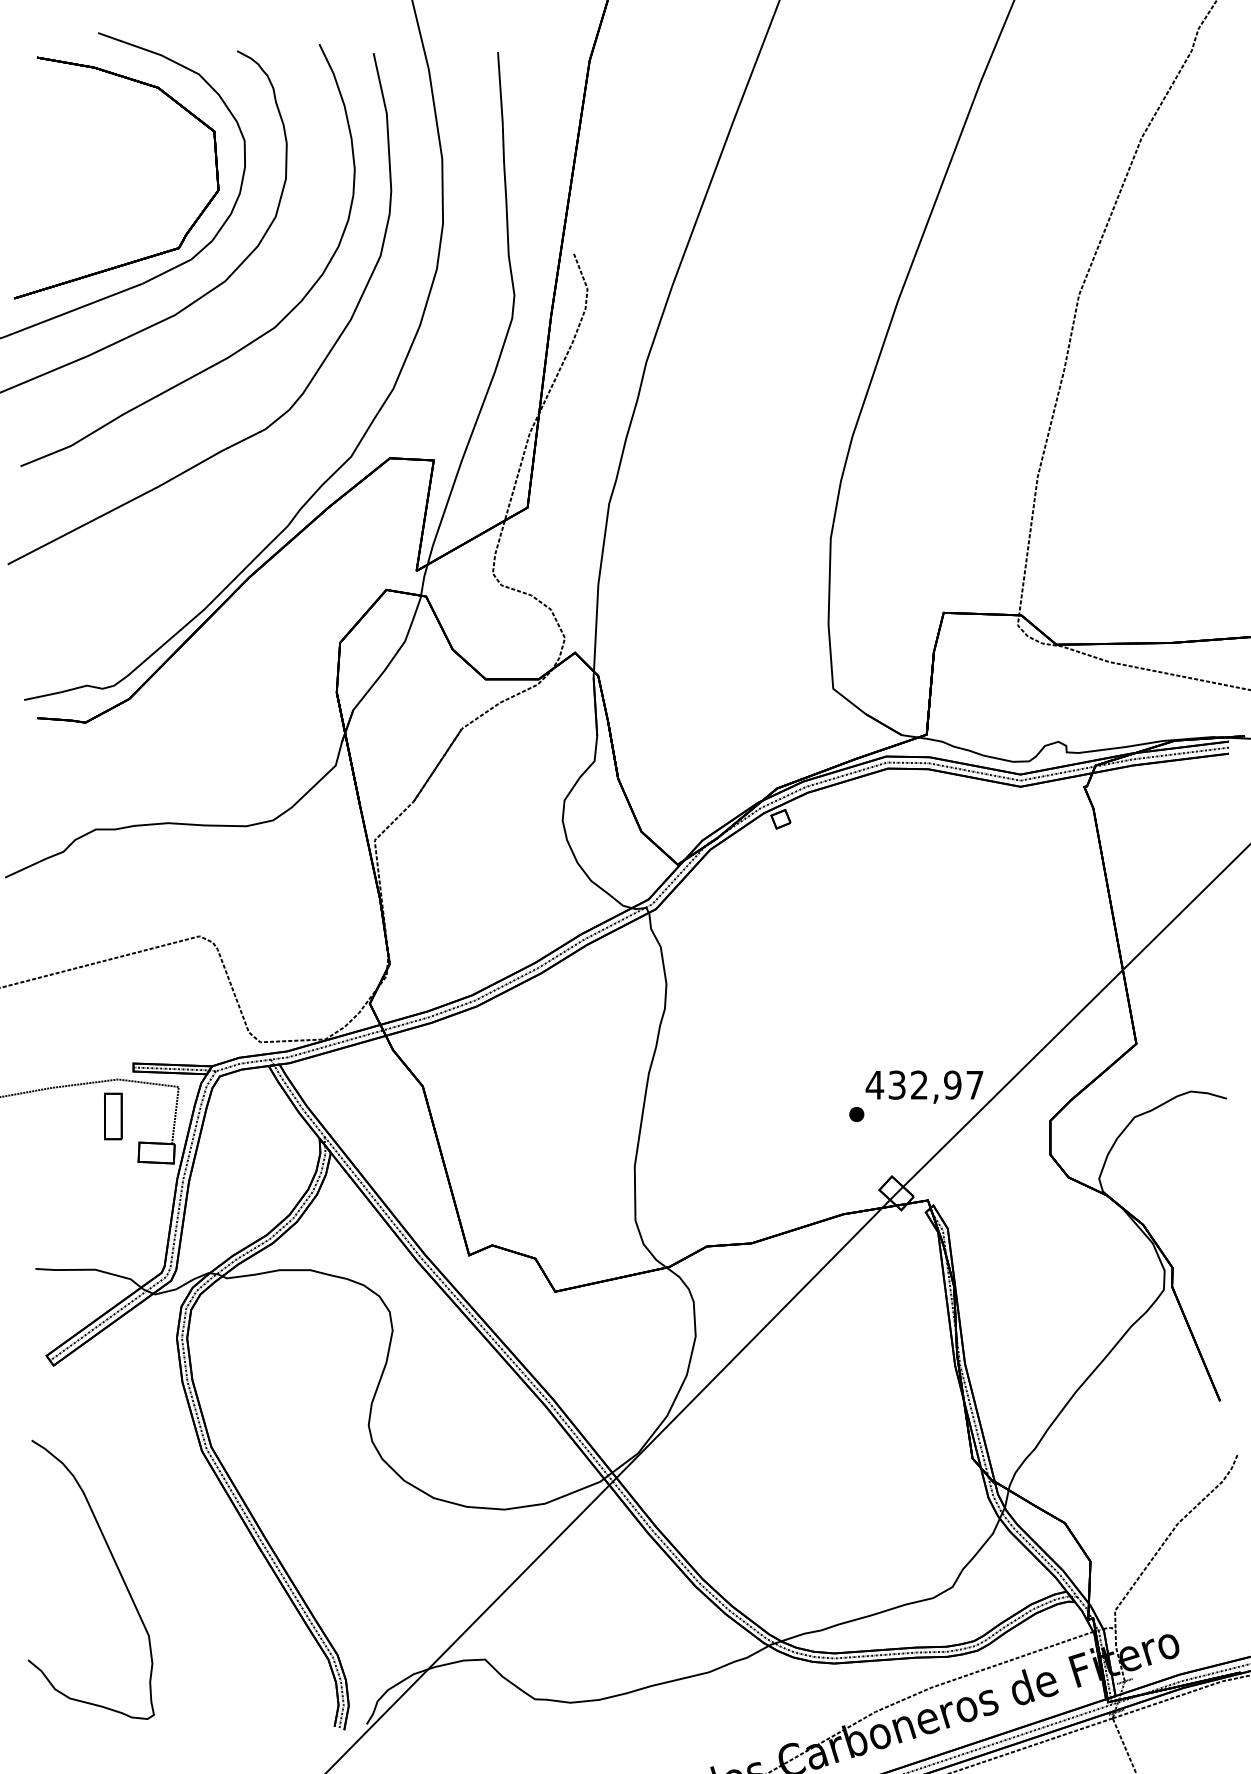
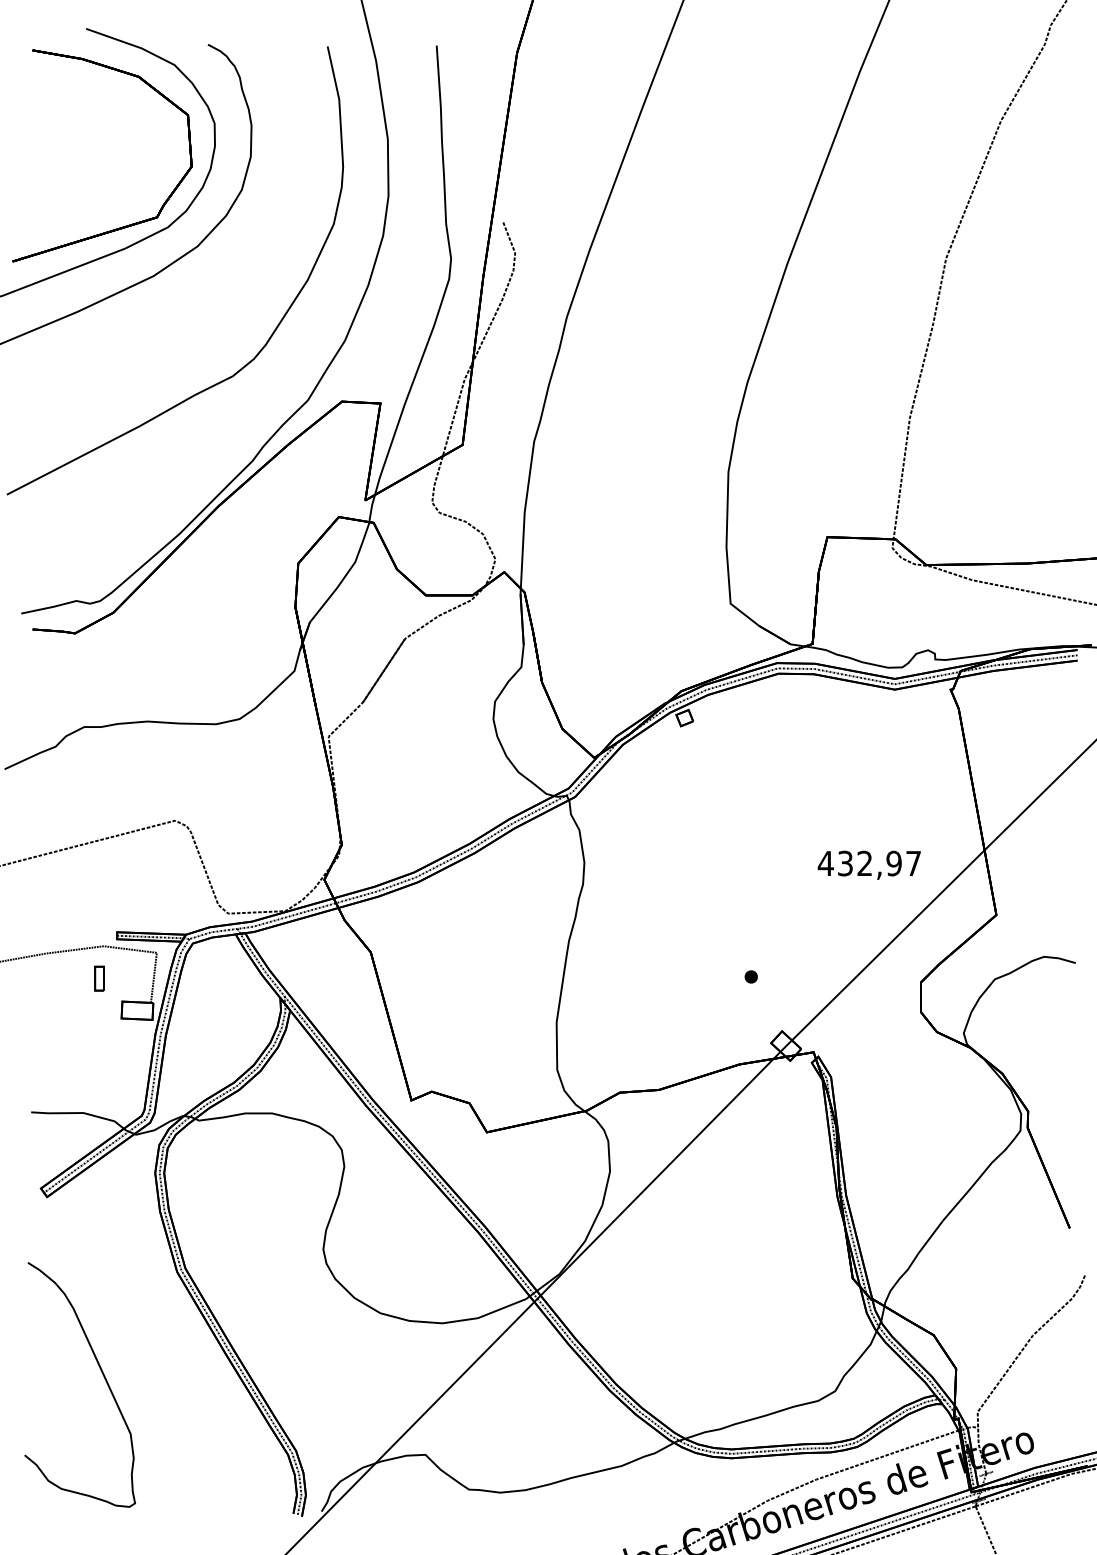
curve: (246, 344) -> (216, 301), removed
text: (924, 1086) -> (869, 864), moved
part: (113, 1116) -> (99, 978), size x0.6

